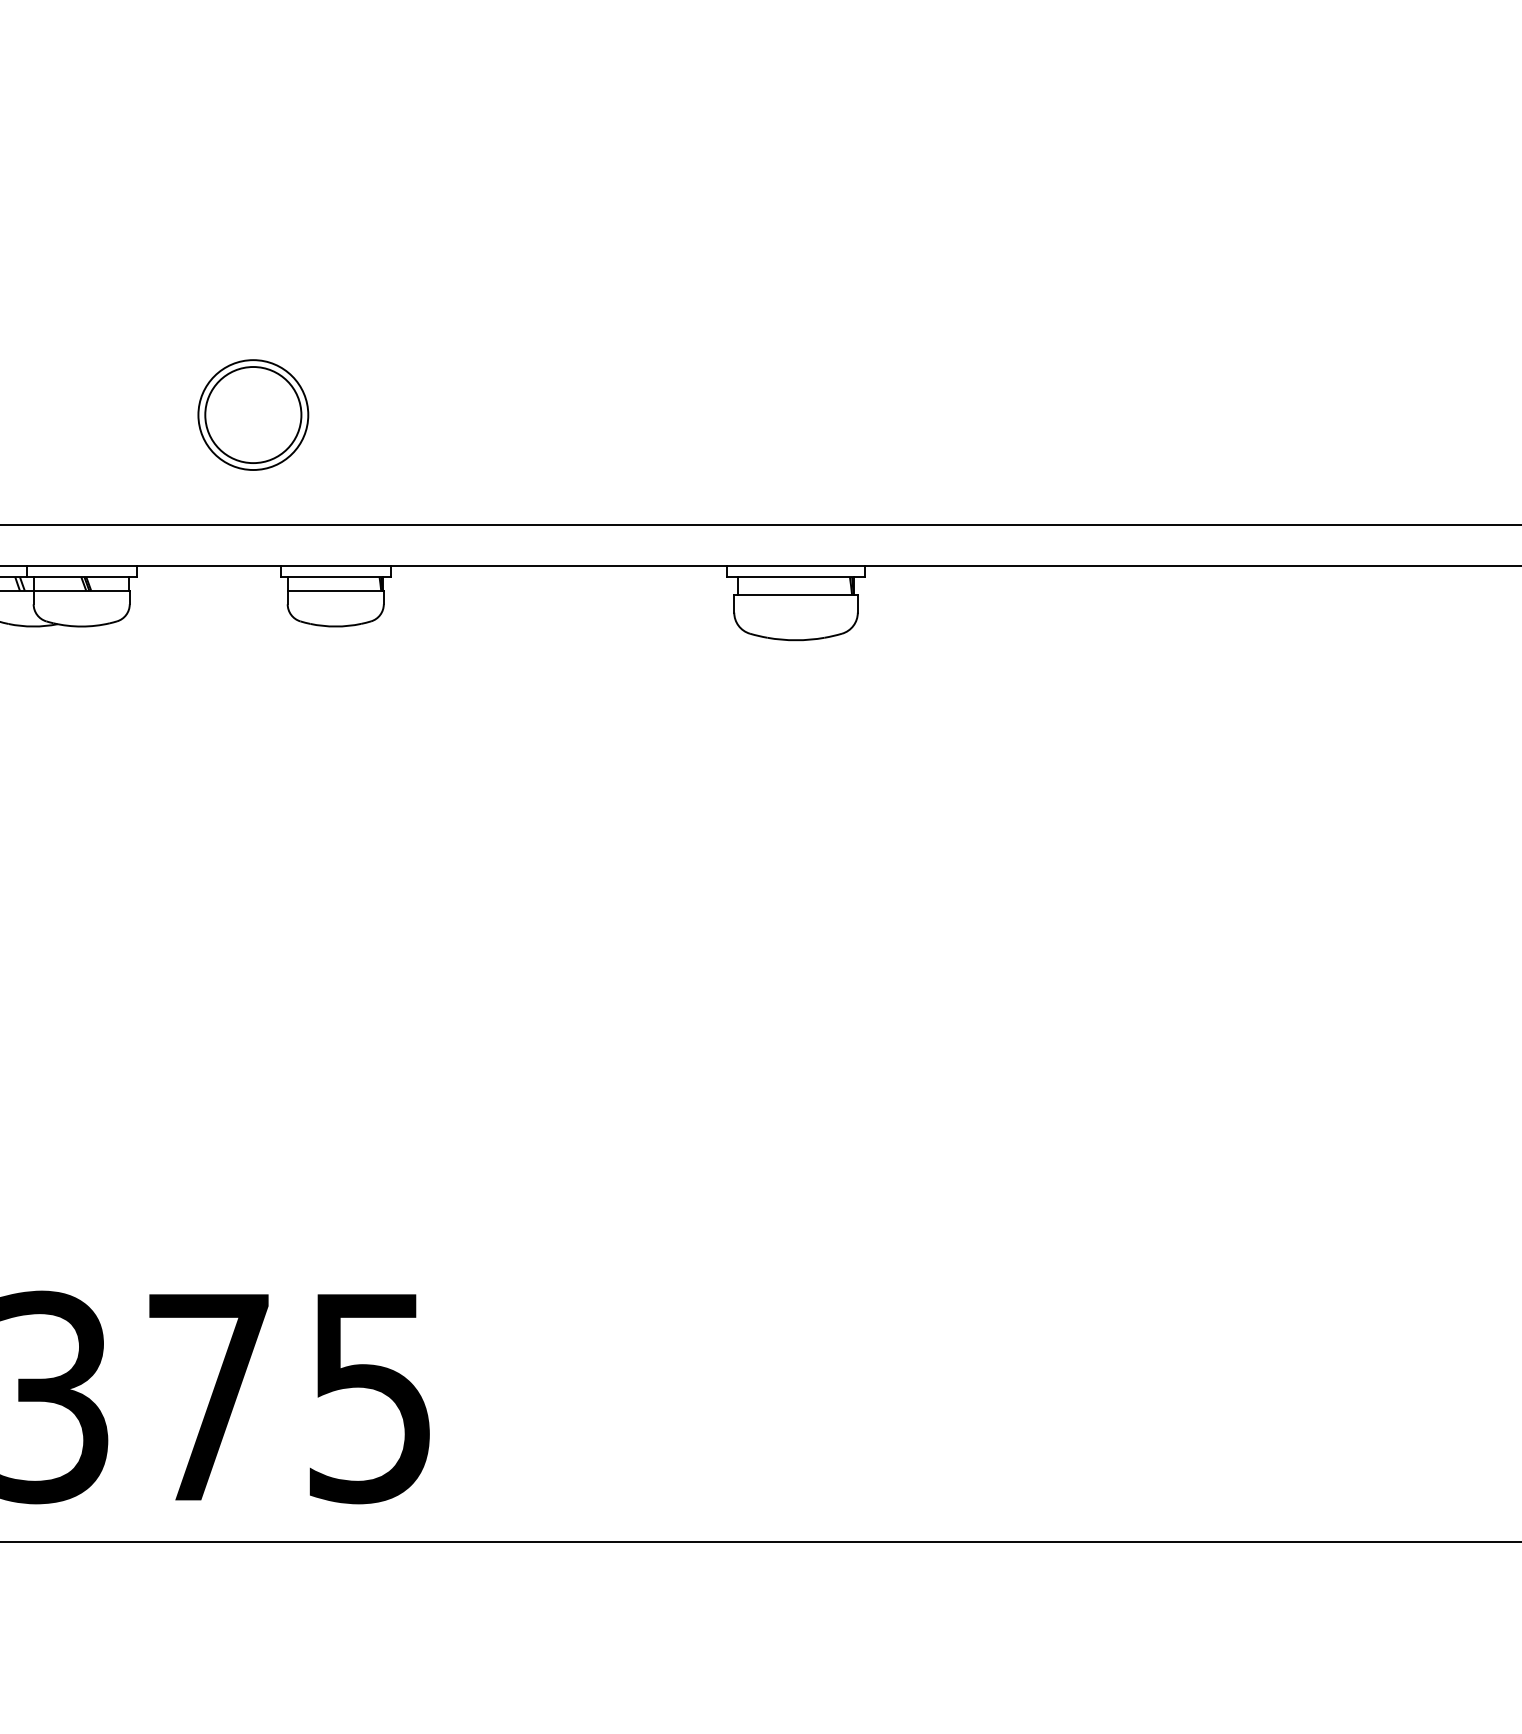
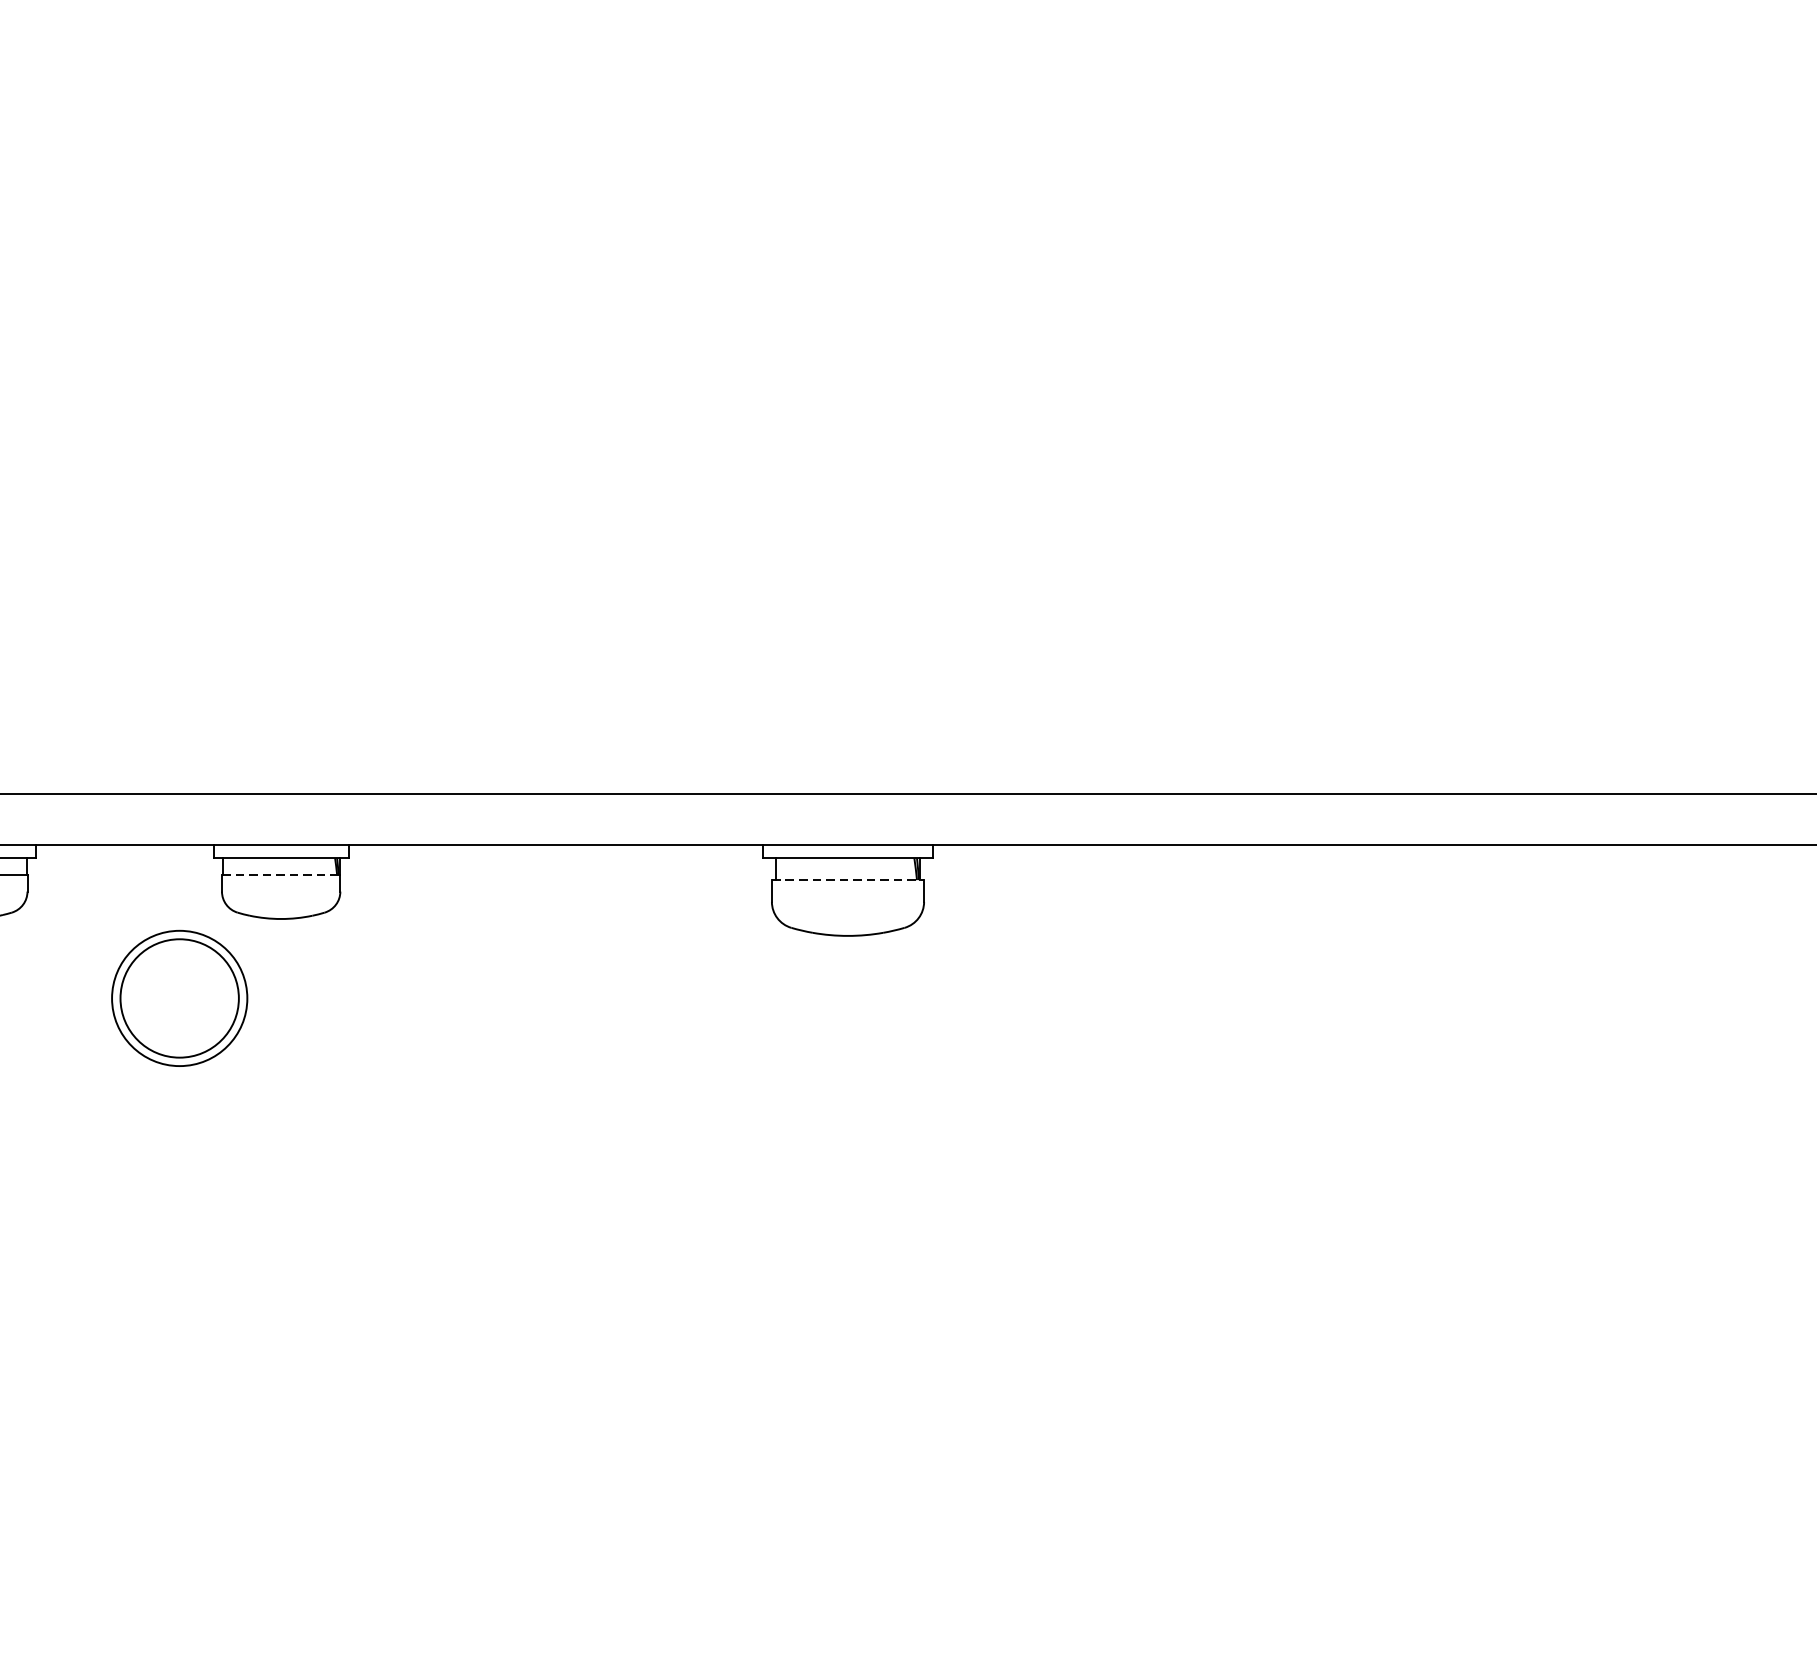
part: (253, 414) -> (179, 997), moved
line: (336, 590) -> (282, 874), solid -> dashed
line: (796, 594) -> (848, 879), solid -> dashed

